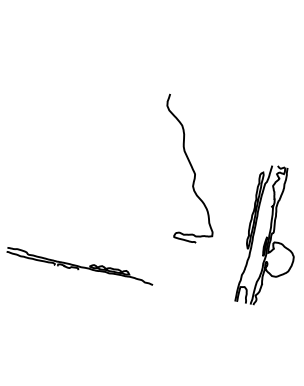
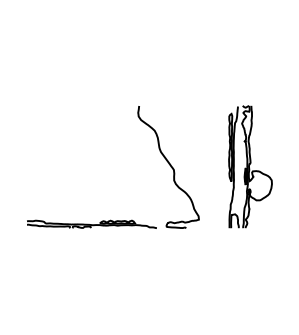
curve: (191, 168) -> (169, 165), moved

